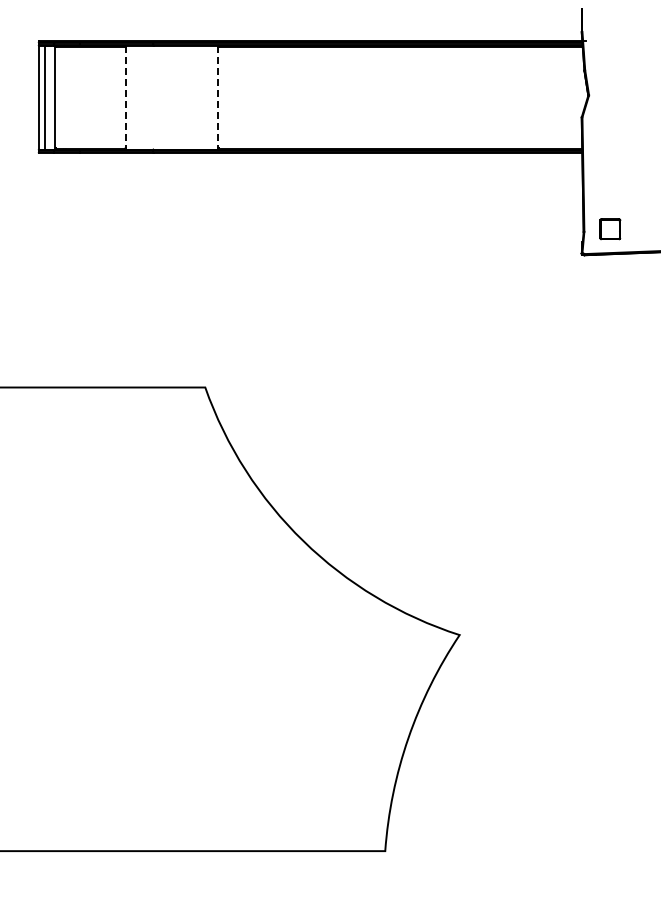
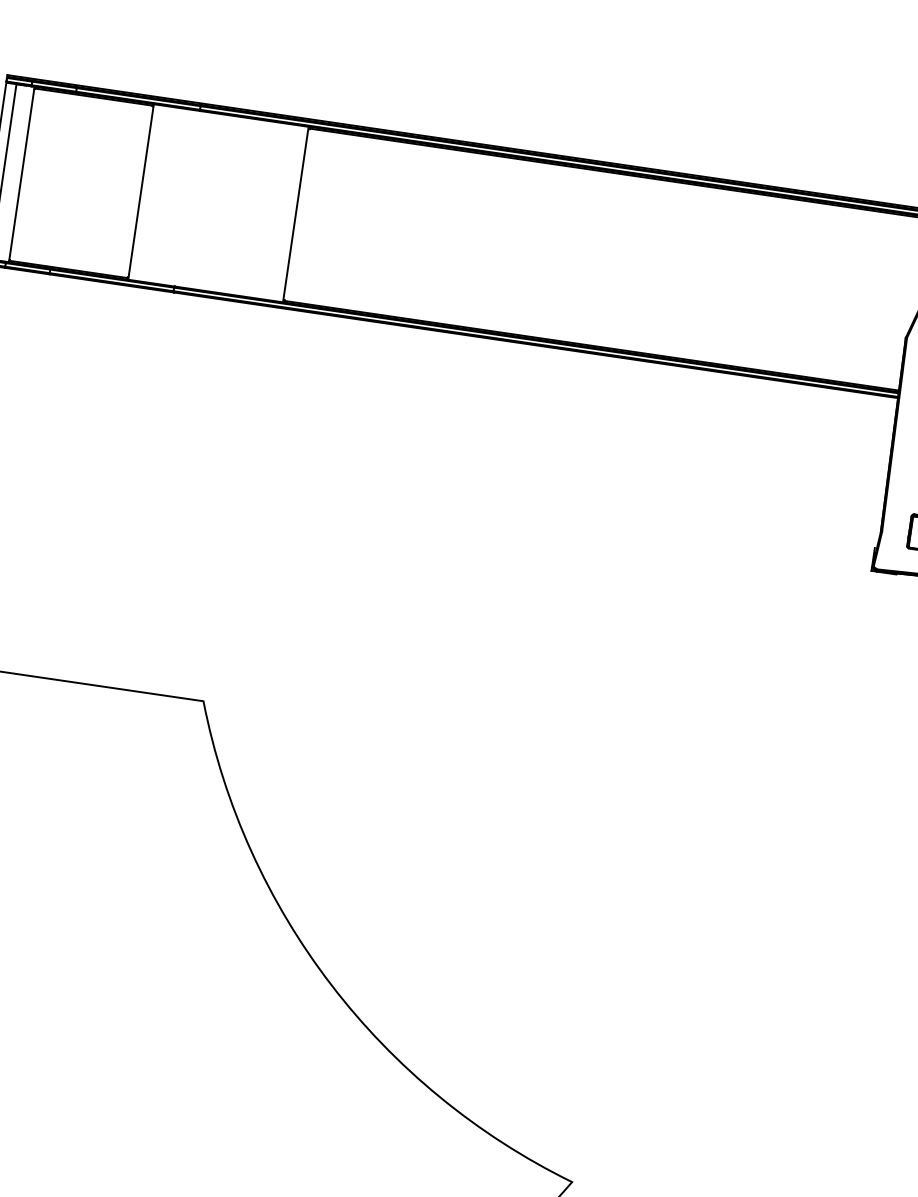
line: (126, 97) -> (141, 192), dashed -> solid
line: (217, 97) -> (295, 214), dashed -> solid

